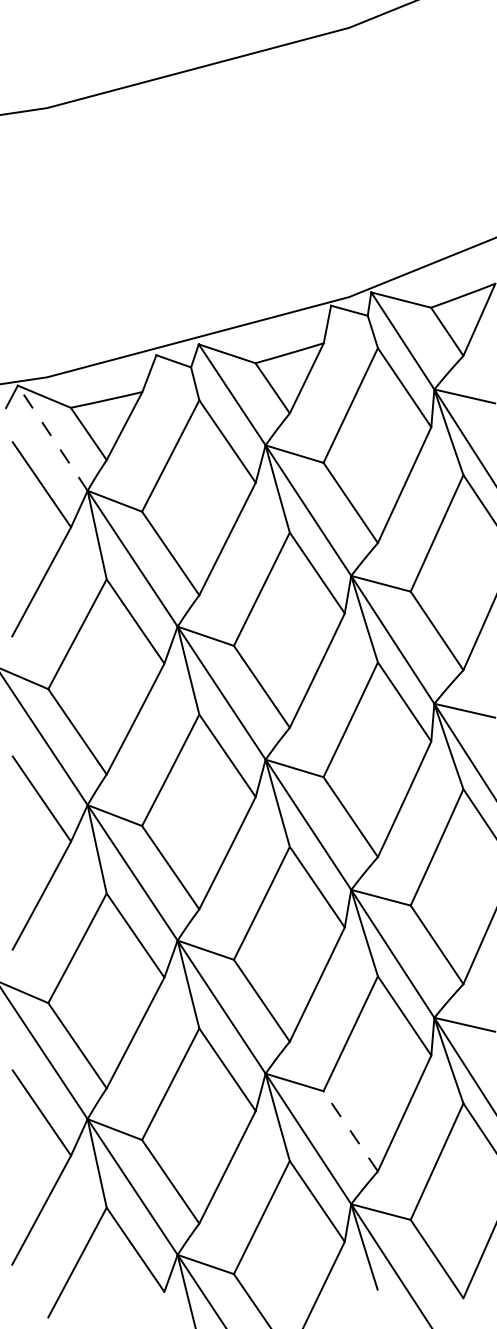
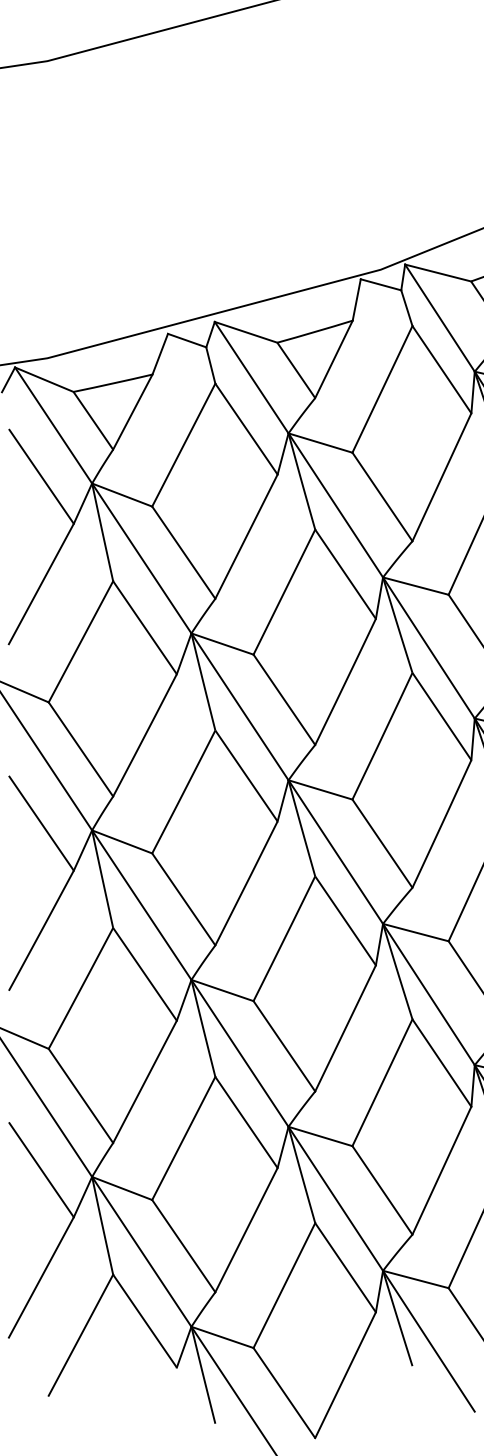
line: (52, 437) -> (53, 424), dashed -> solid
line: (350, 1130) -> (382, 1189), dashed -> solid

